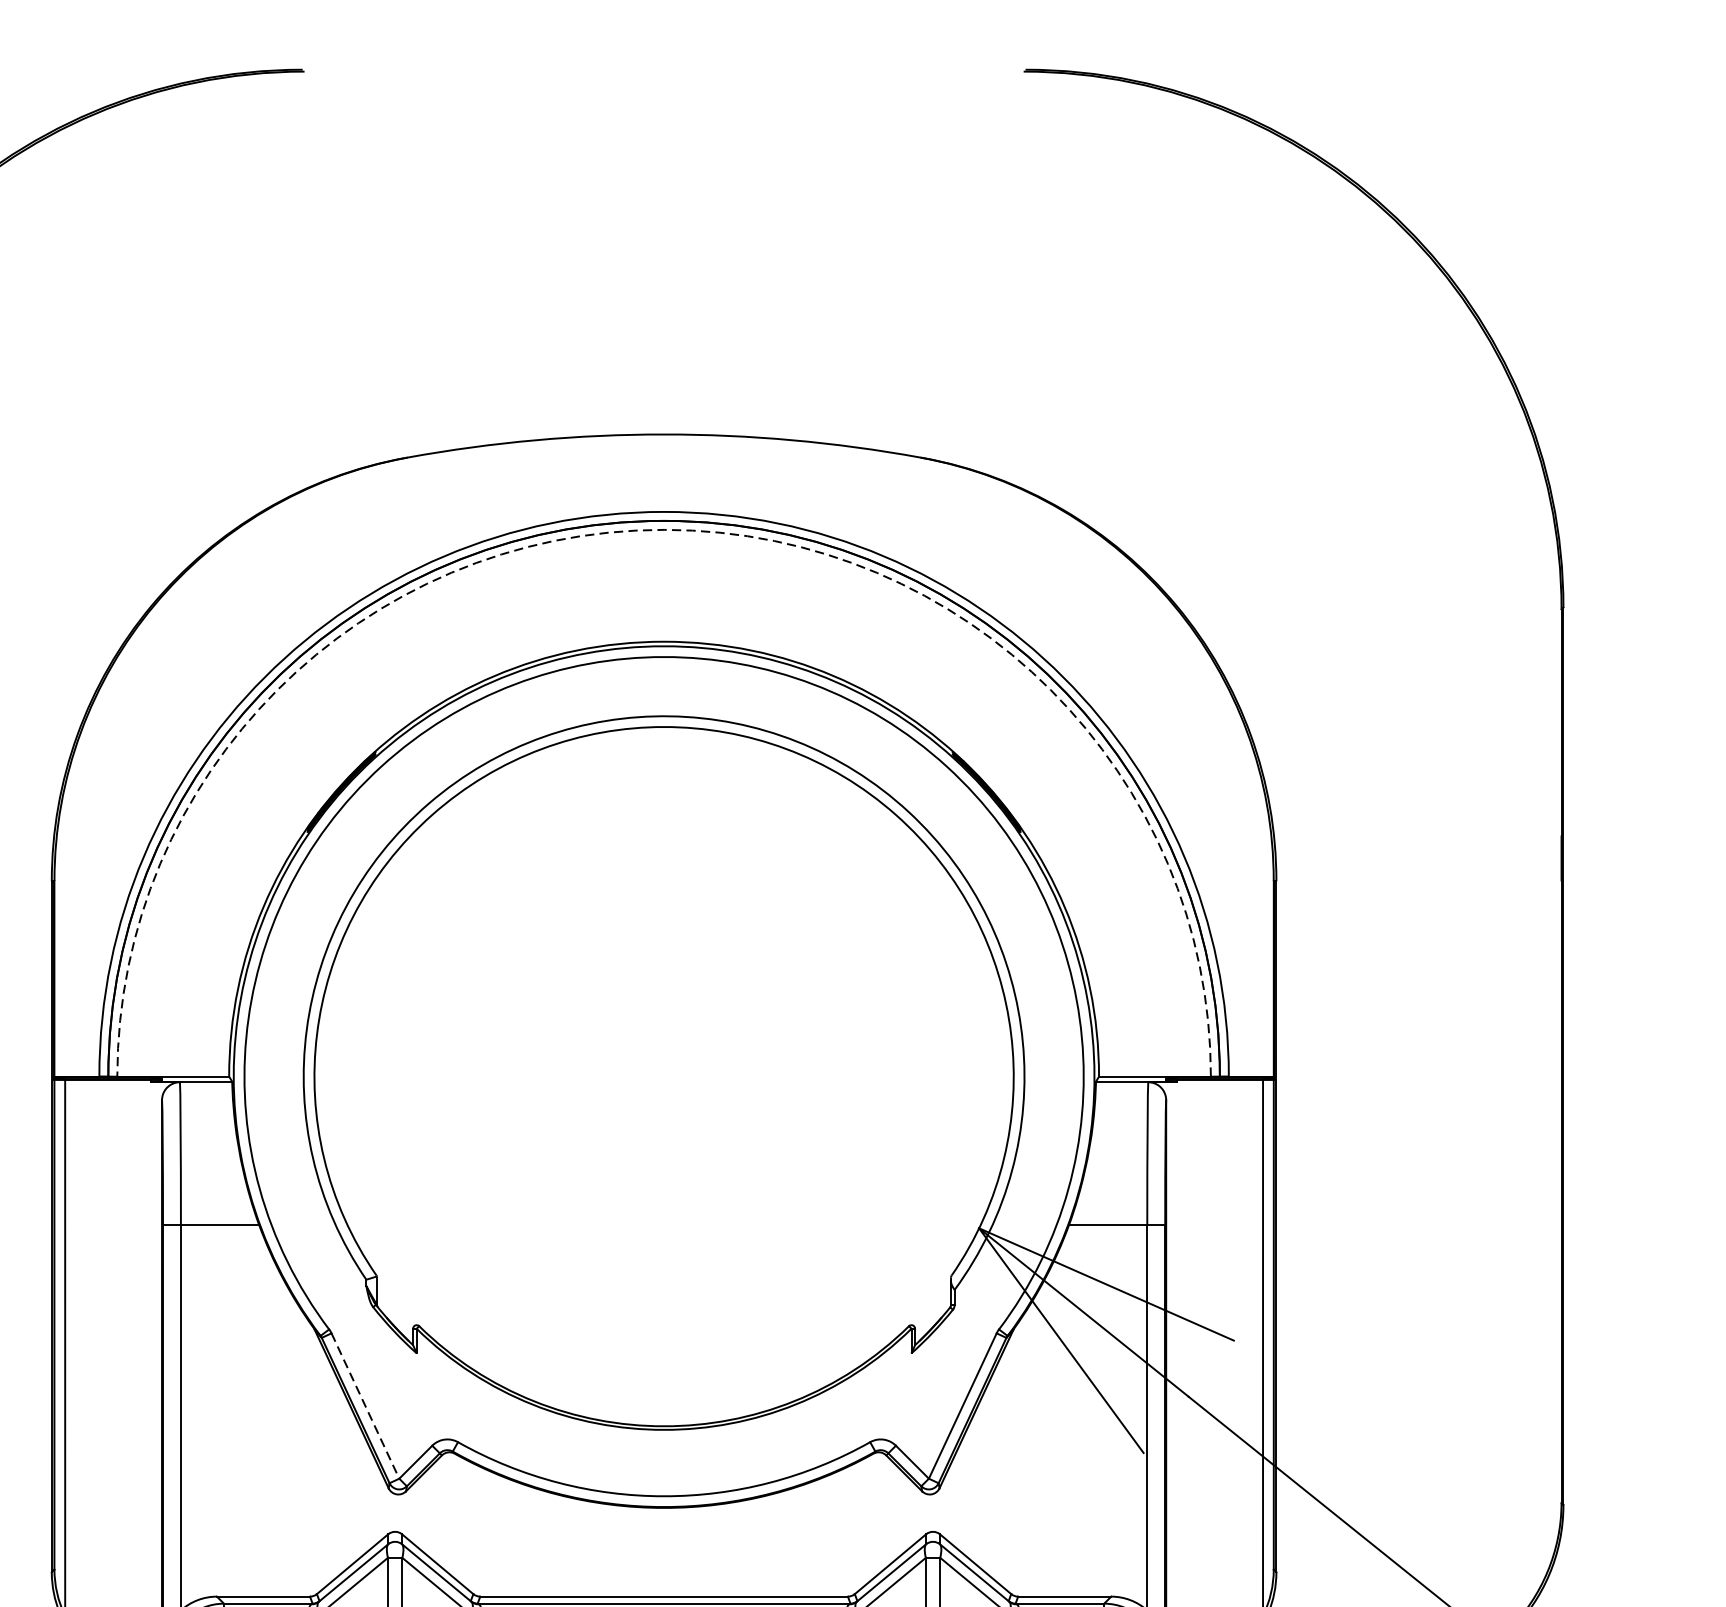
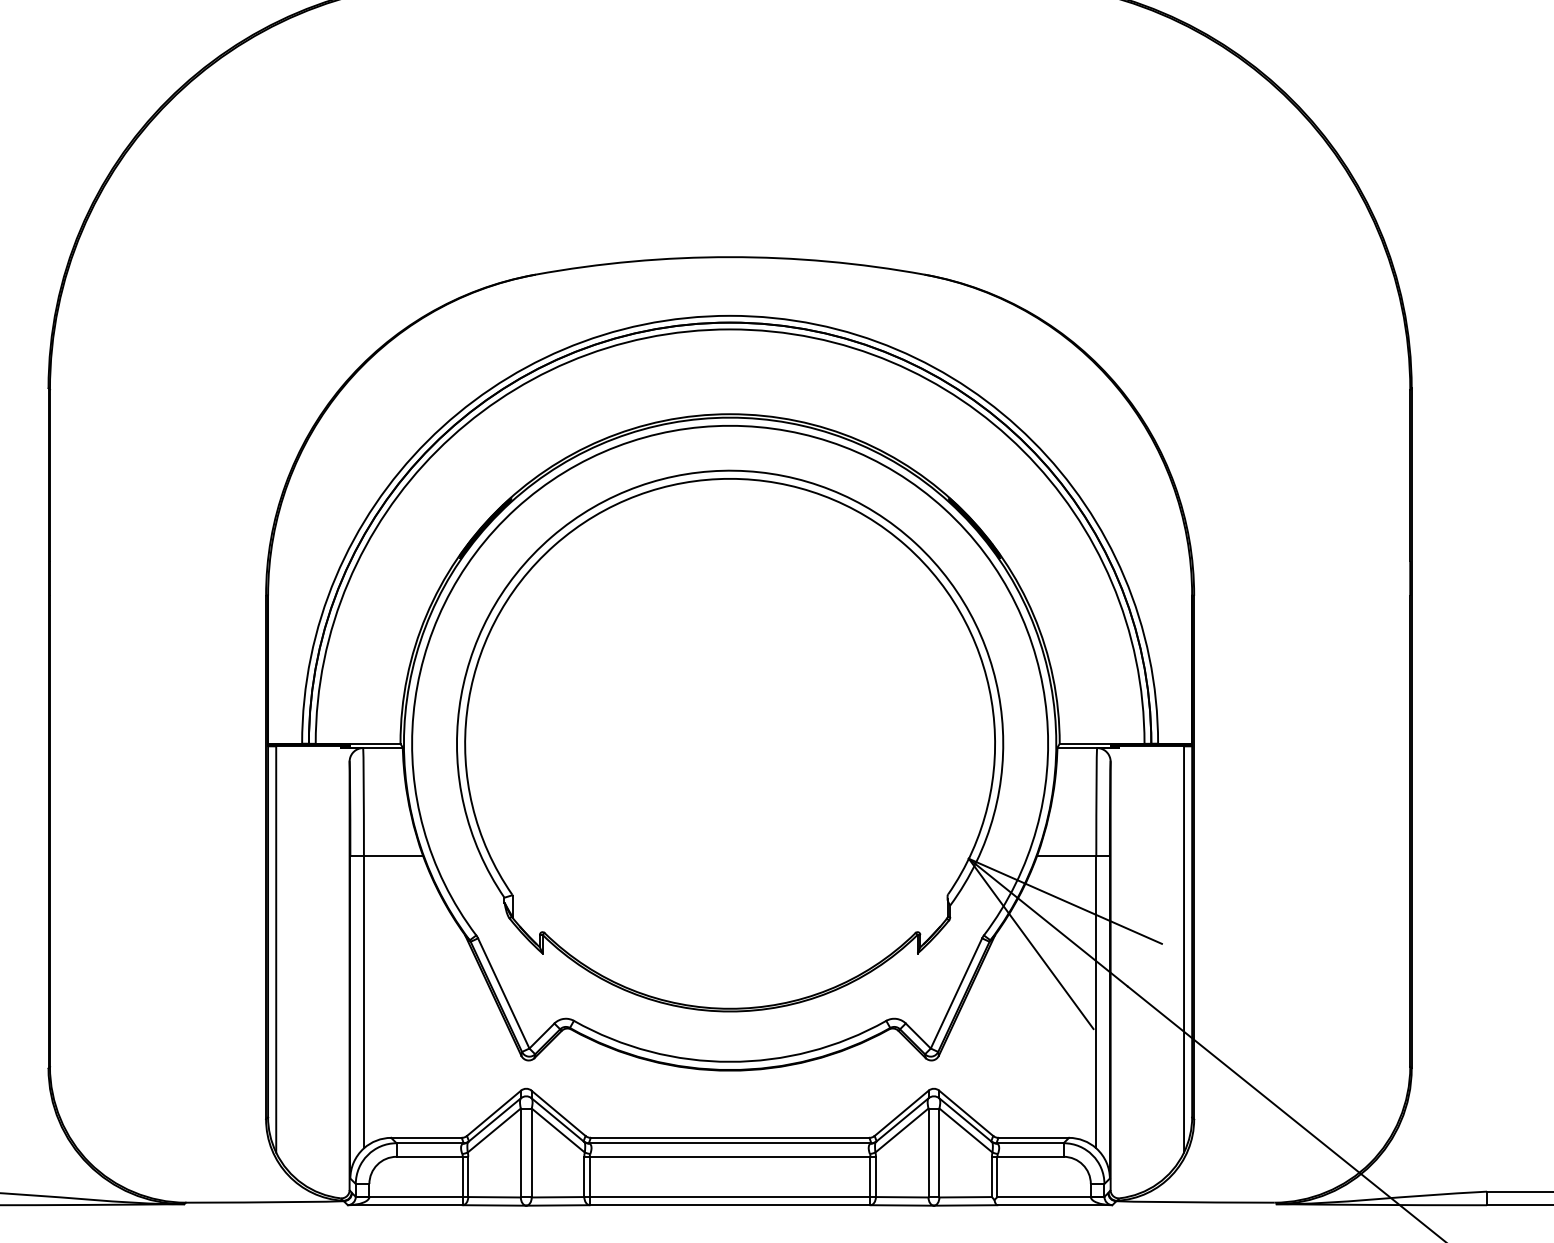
arc: (664, 529) -> (730, 329), dashed -> solid
line: (365, 1406) -> (503, 993), dashed -> solid

